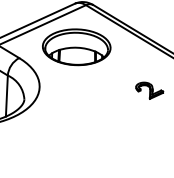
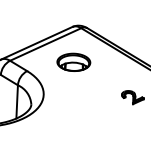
part: (76, 47) -> (73, 62), size x0.6

